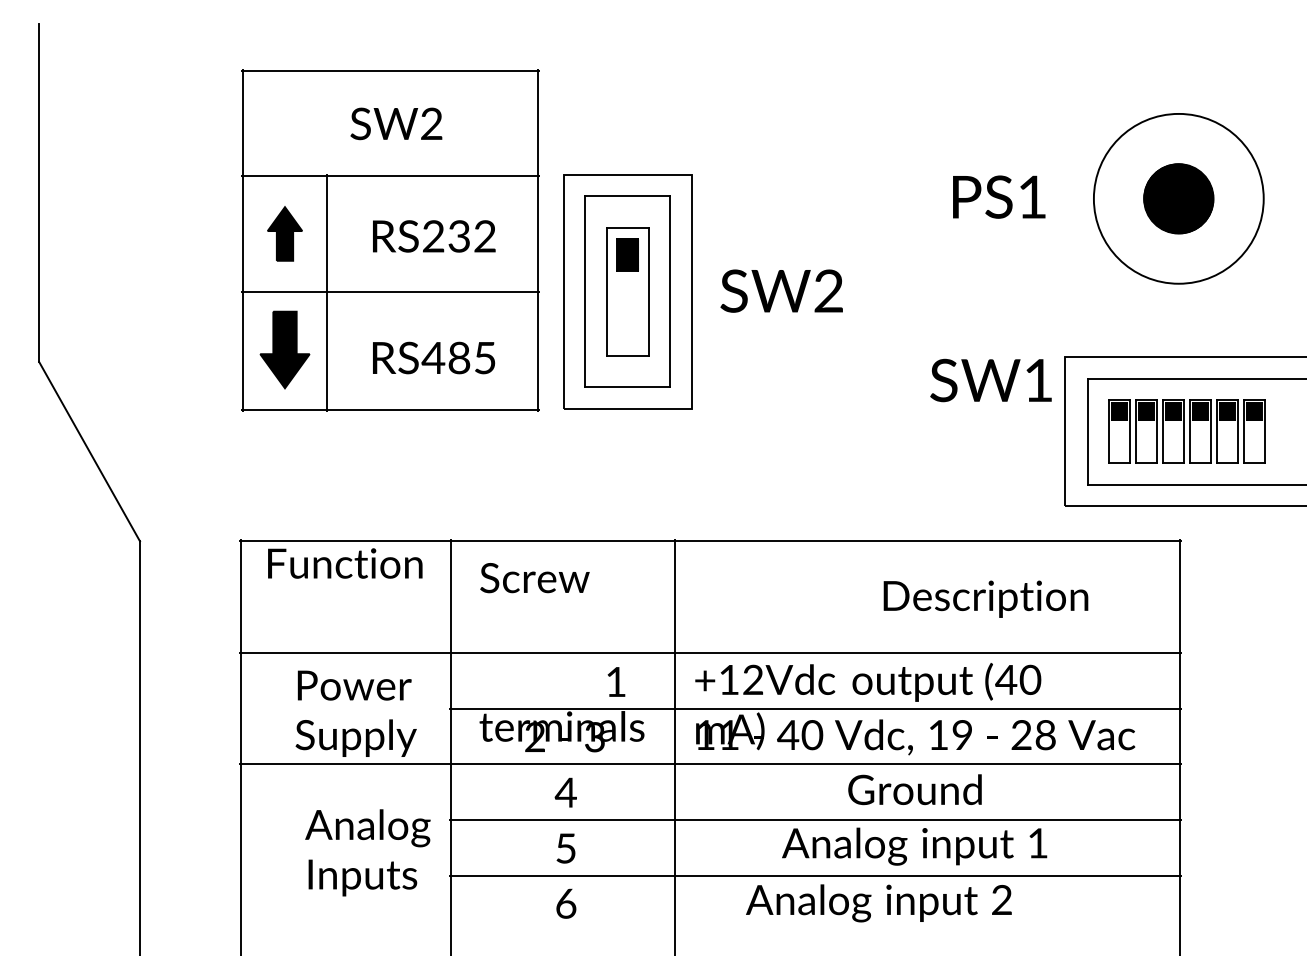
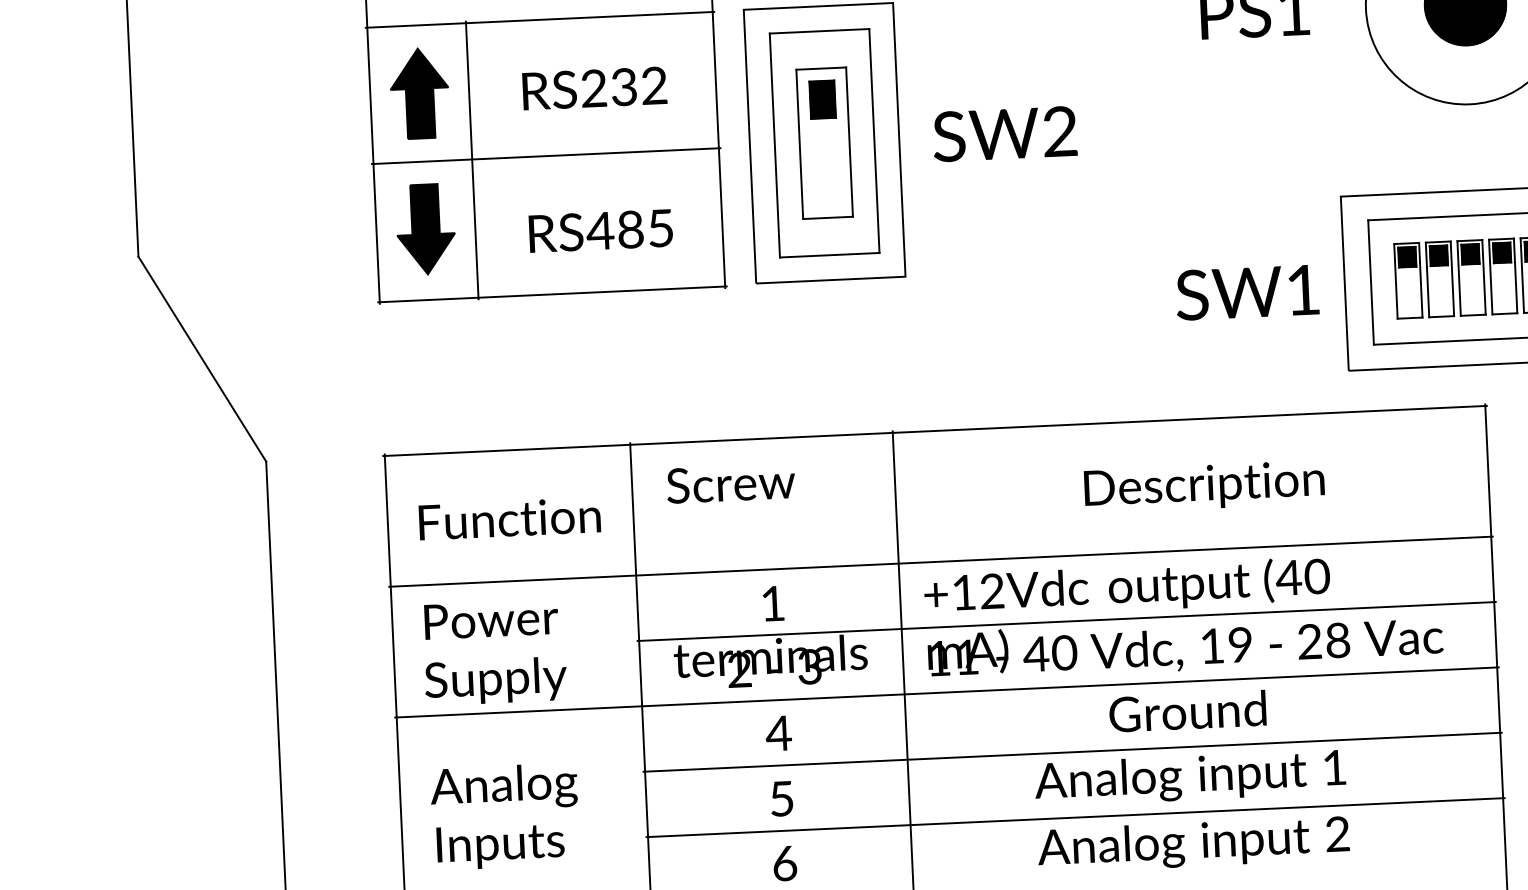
part: (284, 233) -> (419, 93), size x1.43
text: (990, 380) -> (1246, 292), moved
text: (345, 563) -> (510, 518), moved
text: (985, 598) -> (1203, 486), moved
text: (616, 681) -> (773, 603), moved
text: (355, 713) -> (493, 652), moved
text: (367, 852) -> (504, 816), moved
text: (878, 903) -> (1193, 844), moved

